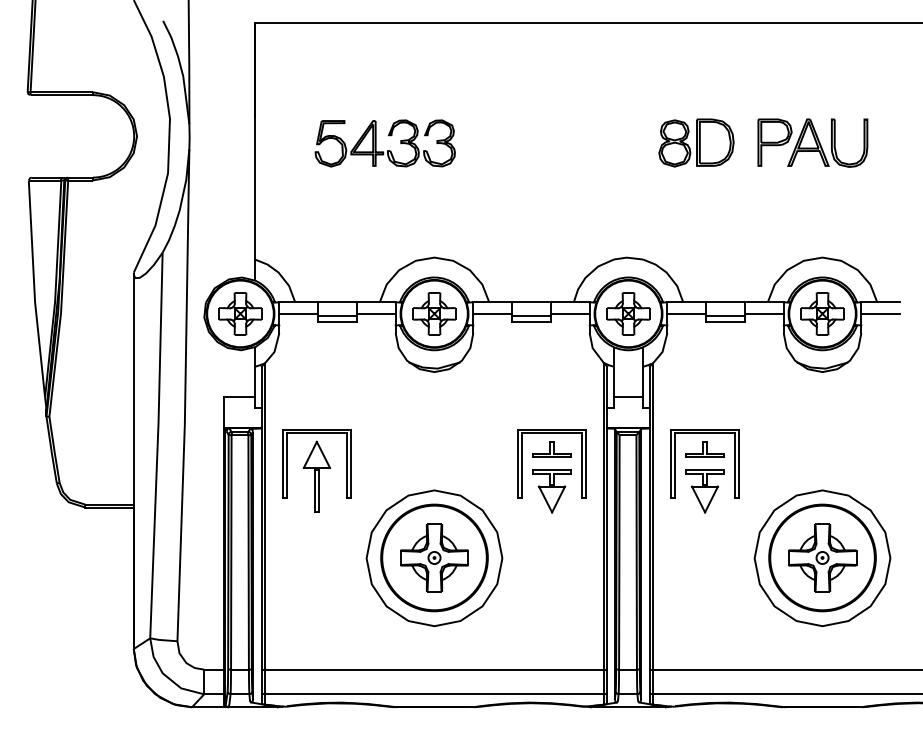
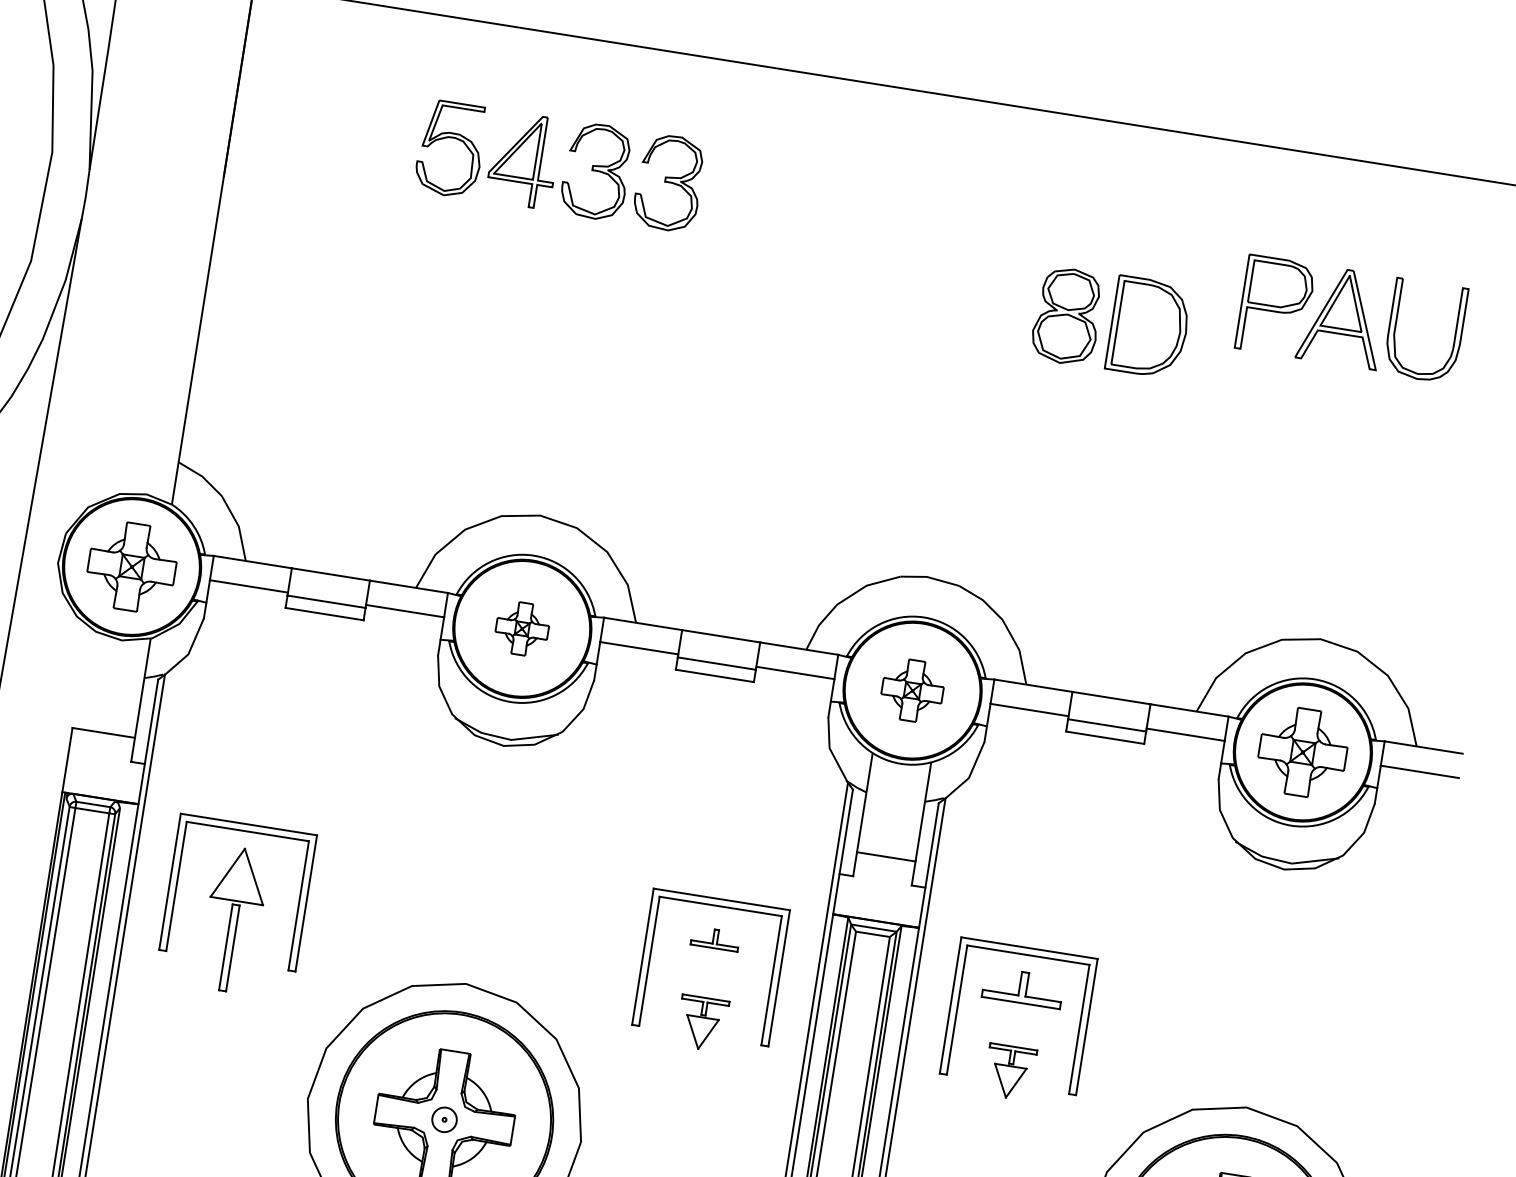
part: (696, 142) -> (1111, 321), moved
part: (812, 142) -> (1350, 317), moved
part: (387, 150) -> (562, 180), moved
part: (434, 313) -> (522, 628), size x0.6
part: (628, 313) -> (912, 689), size x0.7
part: (551, 449) -> (714, 938), size x0.6
part: (551, 491) -> (701, 1023), size x0.6
part: (704, 491) -> (1008, 1072), size x0.6

